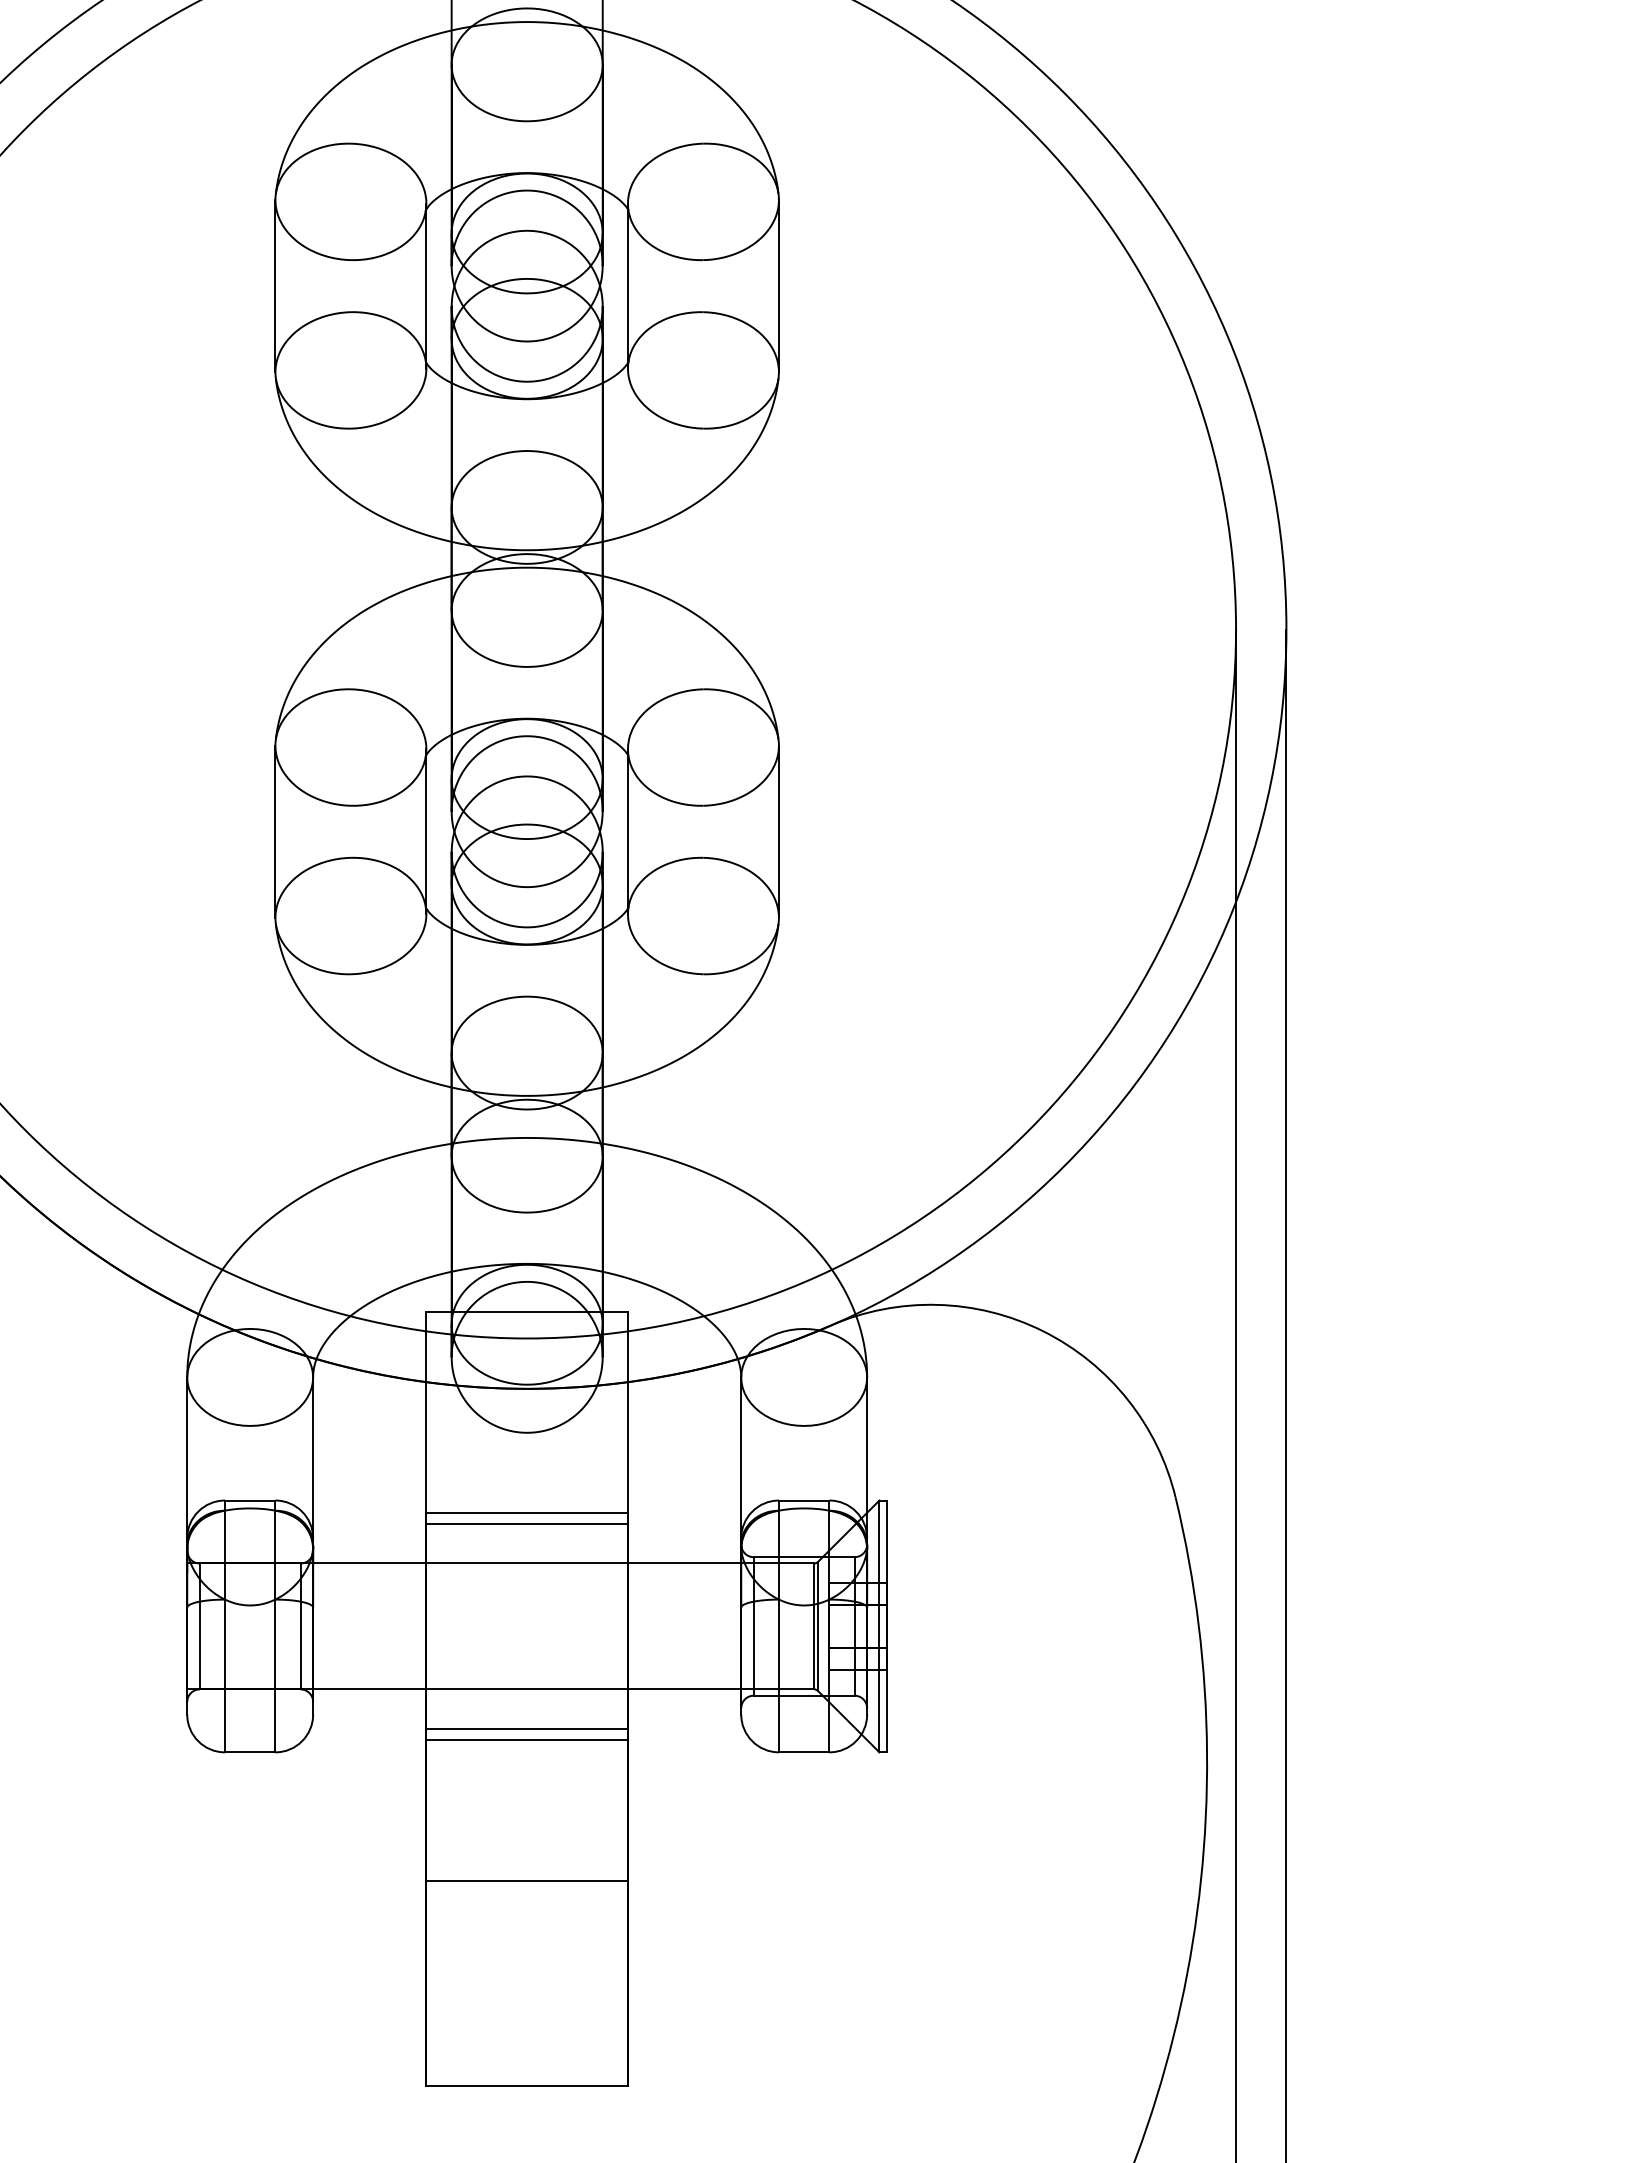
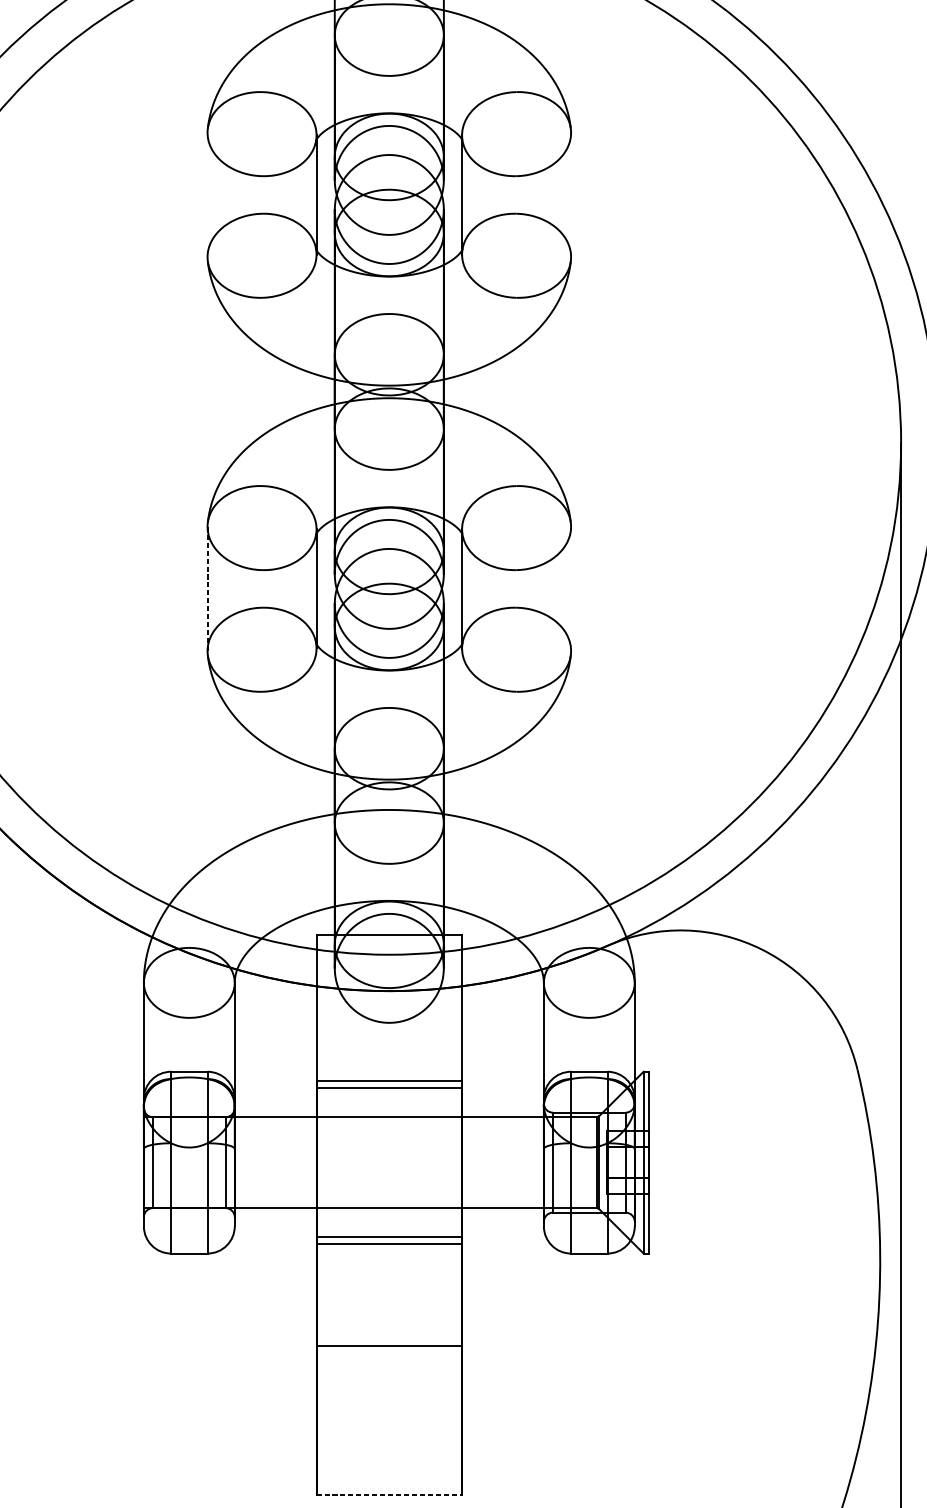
line: (275, 286) -> (207, 195), removed
line: (778, 286) -> (570, 195), removed
line: (778, 831) -> (570, 588), removed
line: (275, 832) -> (207, 589), solid -> dashed
line: (527, 2086) -> (389, 1494), solid -> dashed

